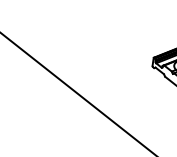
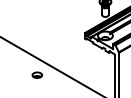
part: (64, 113) -> (36, 74), added

